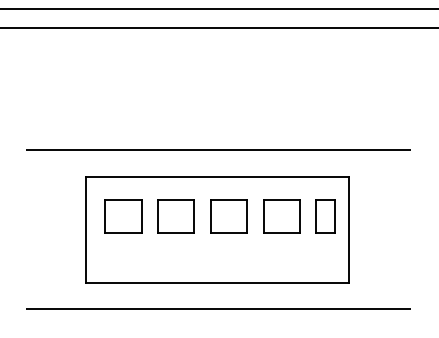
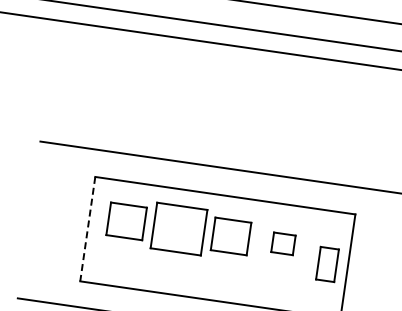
part: (175, 216) -> (178, 228), size x1.4
part: (281, 216) -> (283, 243), size x0.6
part: (325, 216) -> (327, 264), moved
line: (86, 230) -> (88, 229), solid -> dashed

